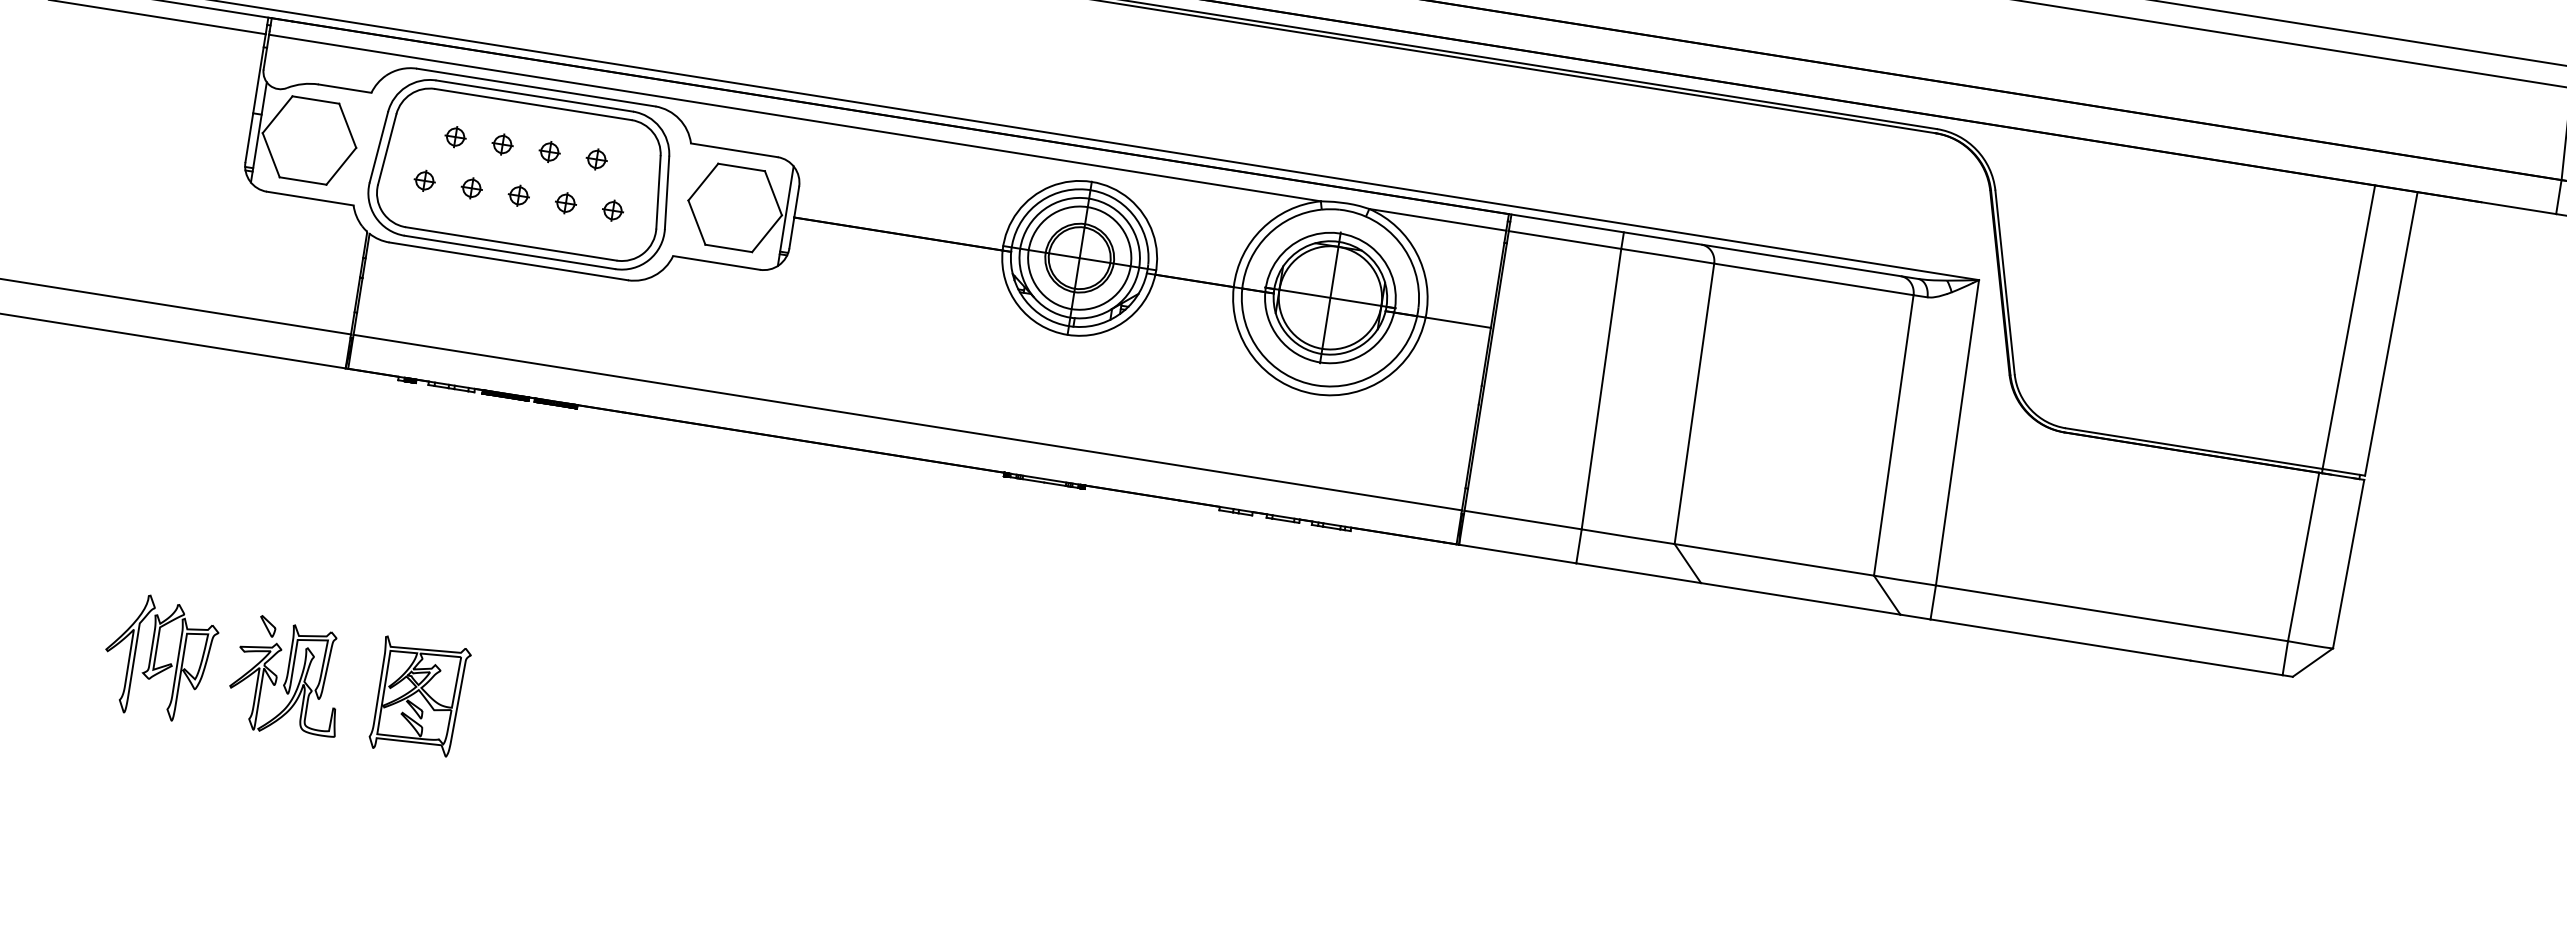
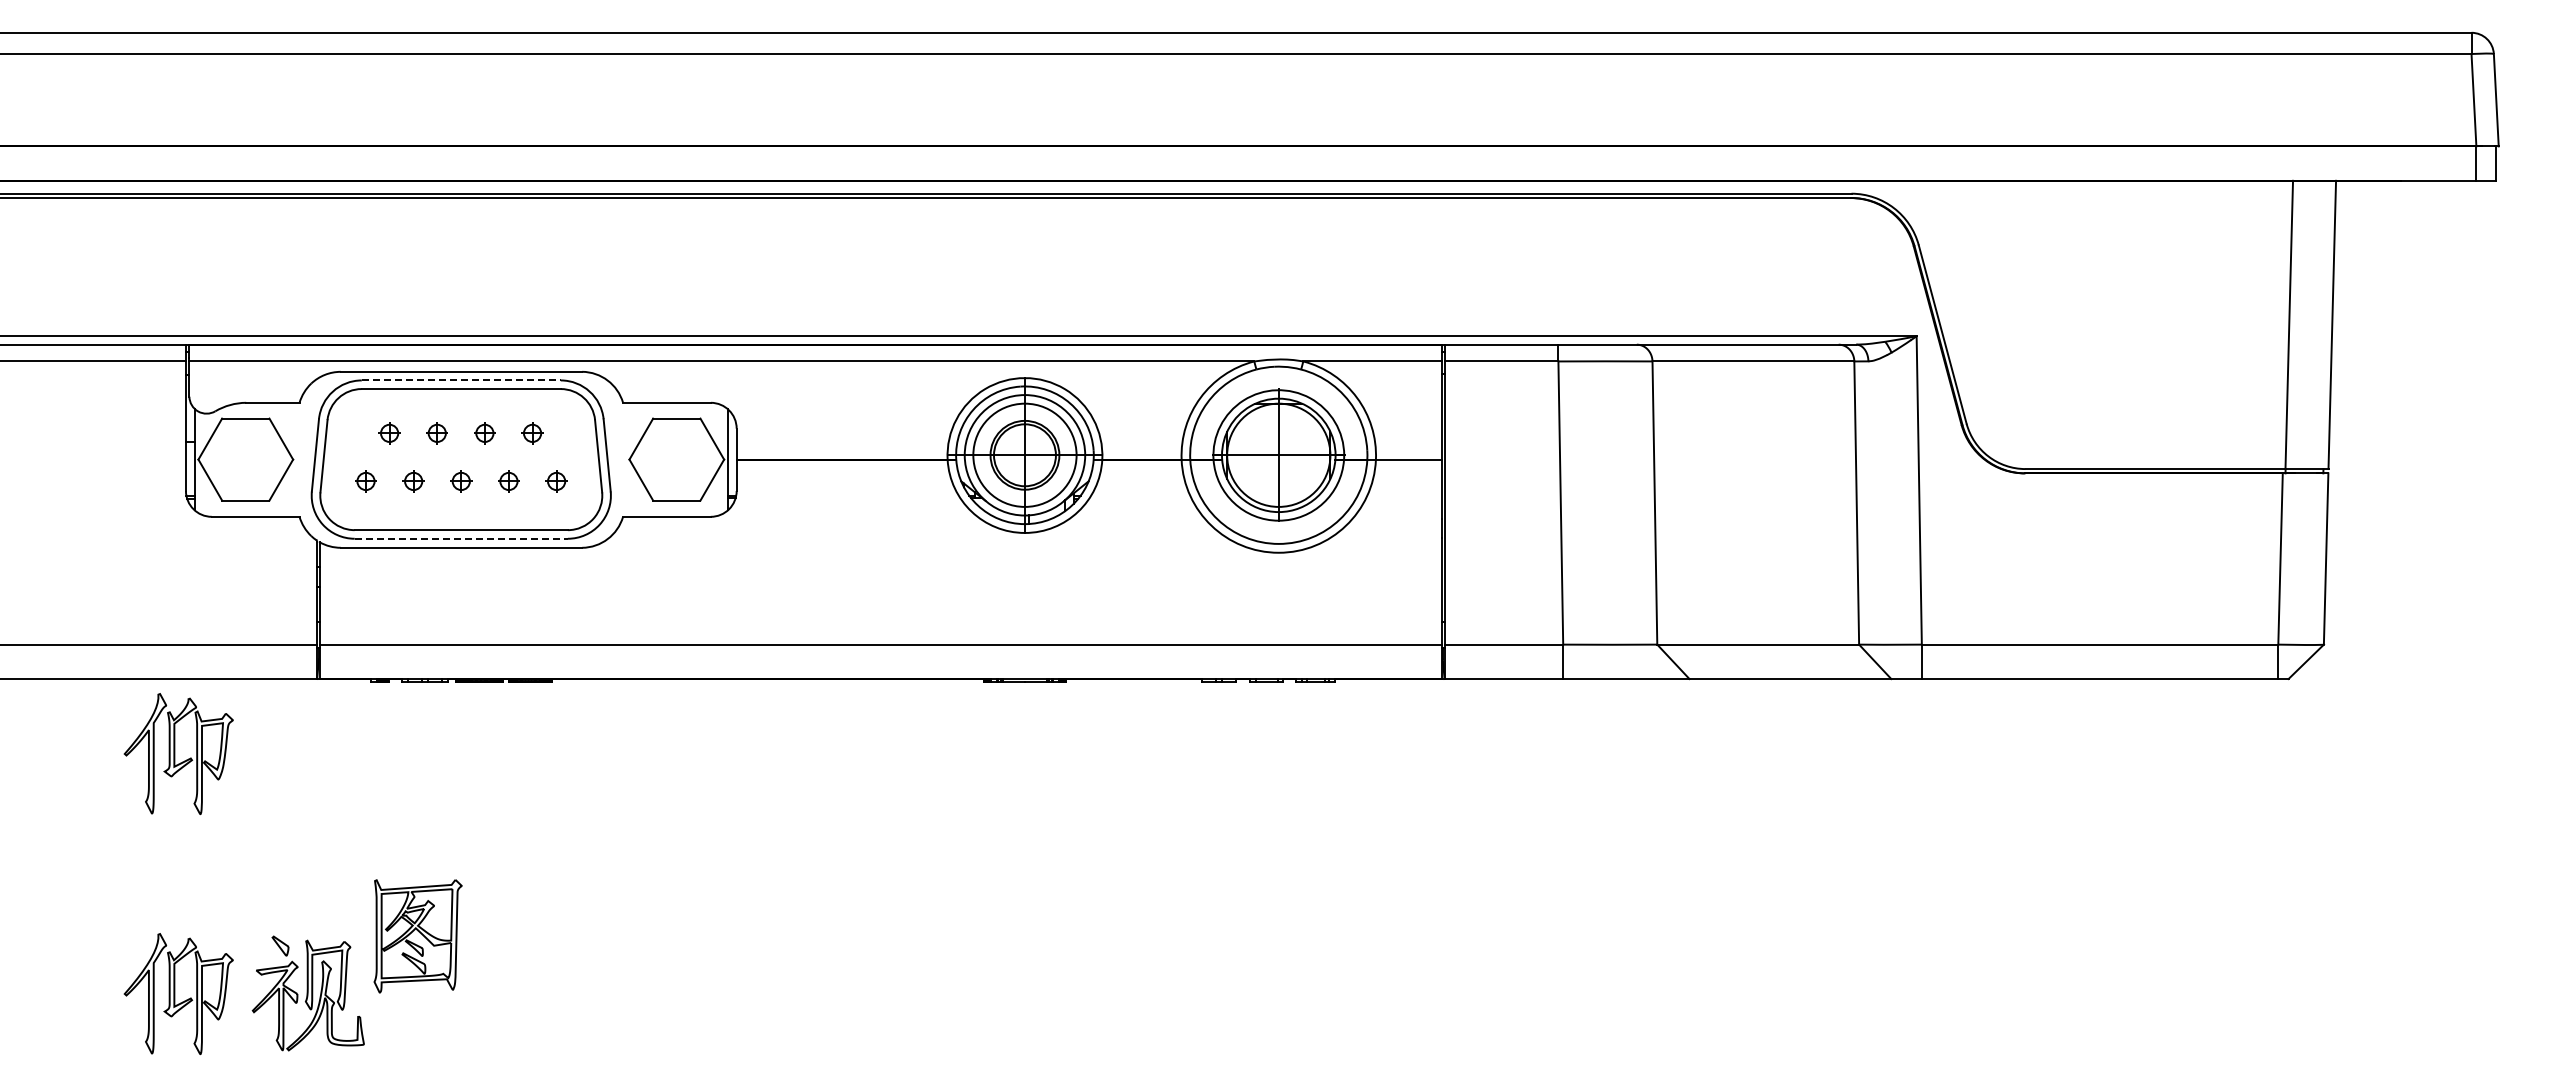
line: (534, 96) -> (461, 380), solid -> dashed
line: (510, 252) -> (461, 538), solid -> dashed
part: (197, 420) -> (178, 753), added
part: (419, 698) -> (417, 936), moved

